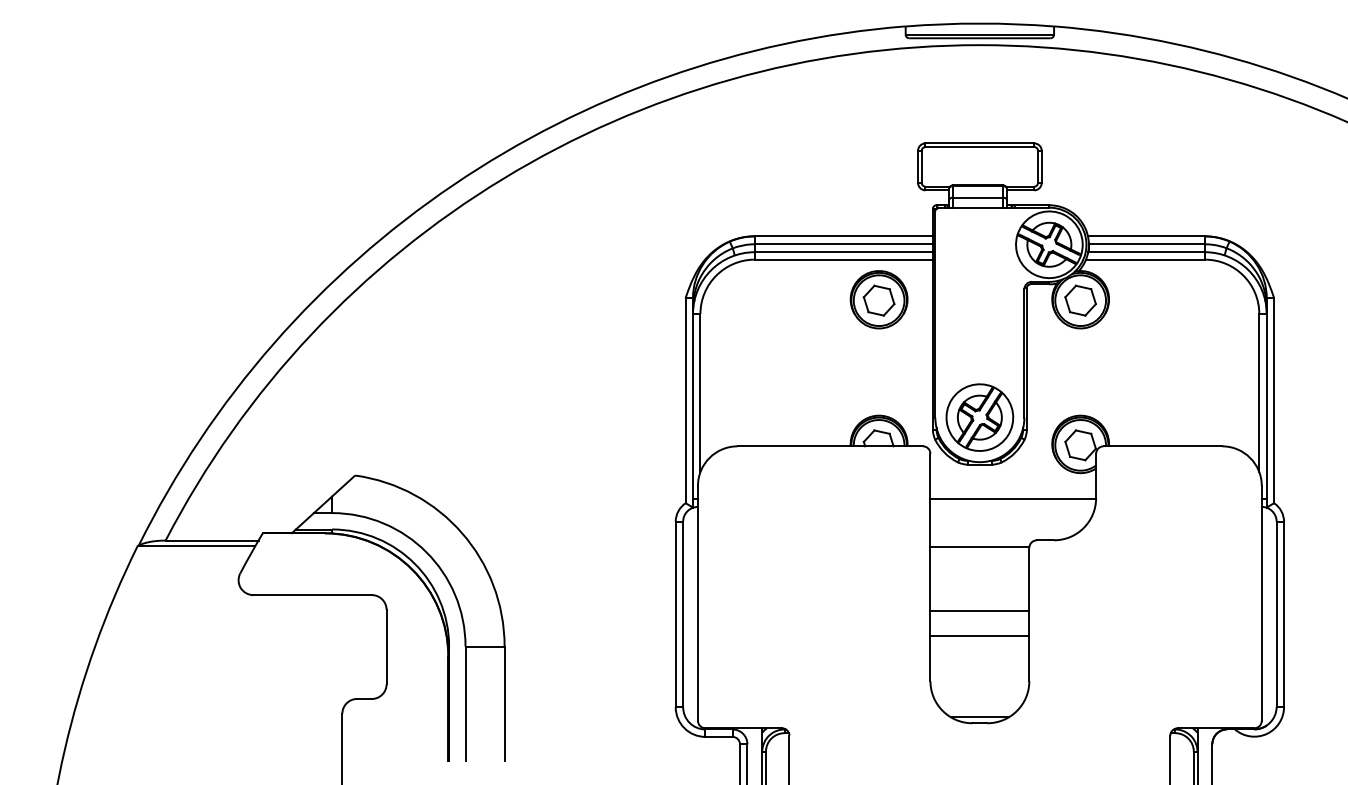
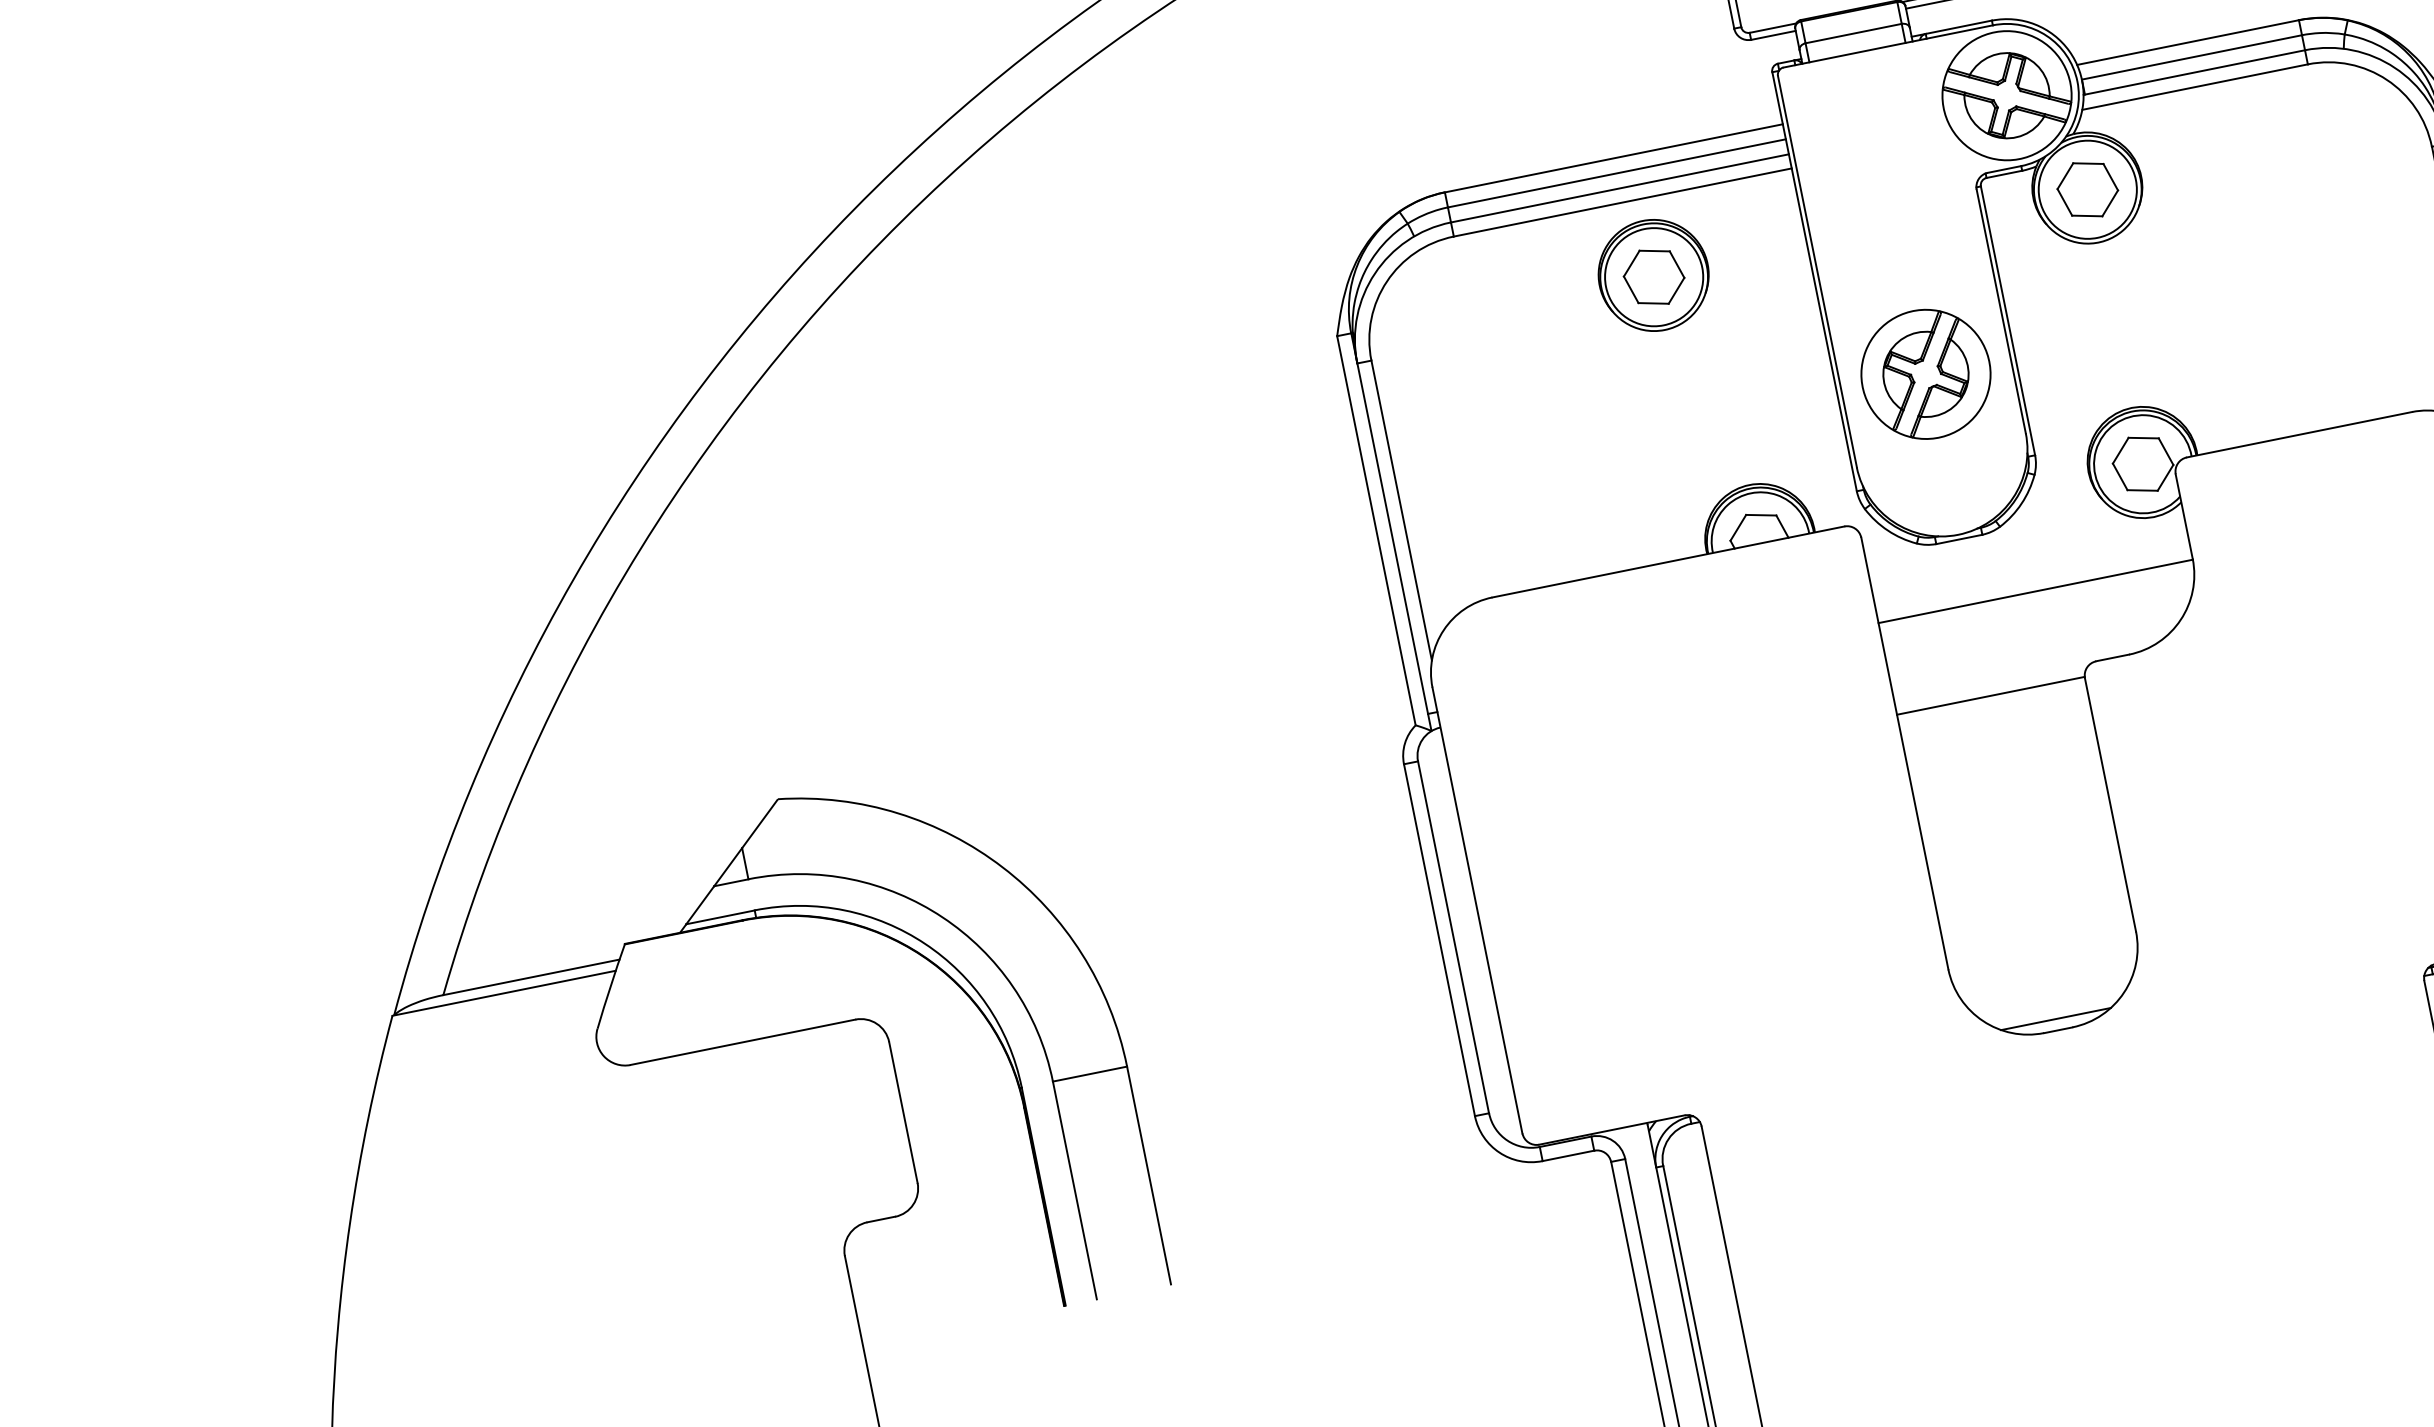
part: (878, 299) -> (1652, 275), moved
part: (979, 417) -> (1925, 374), moved
line: (979, 611) -> (2014, 818), removed
line: (979, 635) -> (2023, 863), removed

